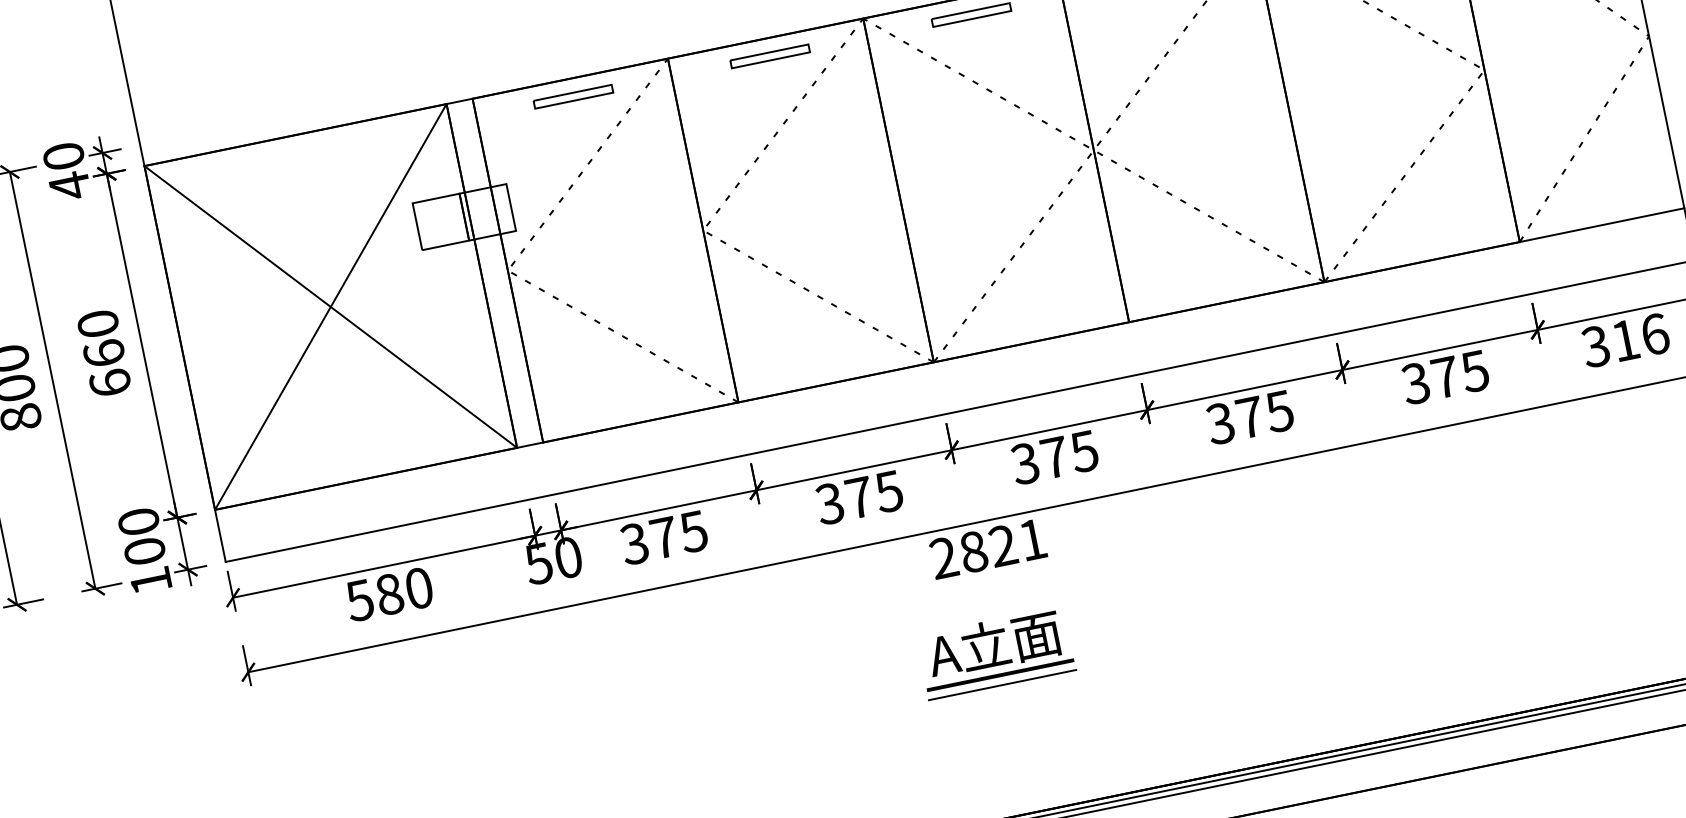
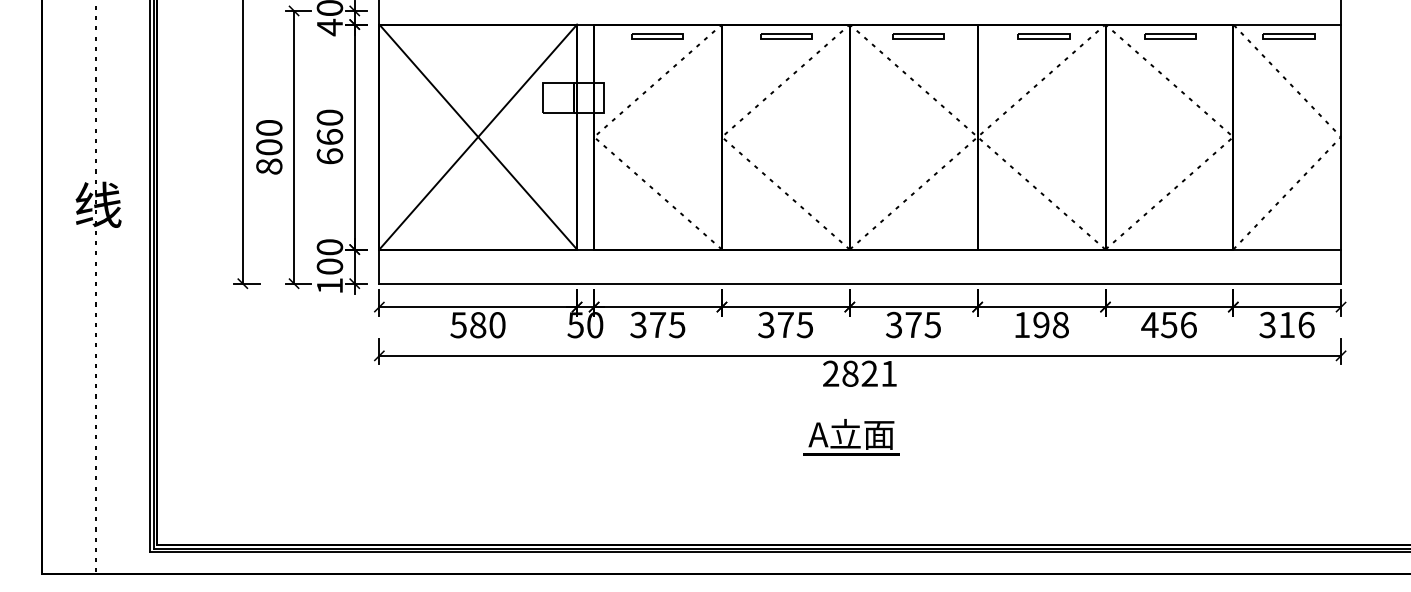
text: (1444, 376) -> (1168, 324), 375 -> 456
text: (1248, 417) -> (1040, 324), 375 -> 198
line: (1002, 685) -> (851, 461), removed

